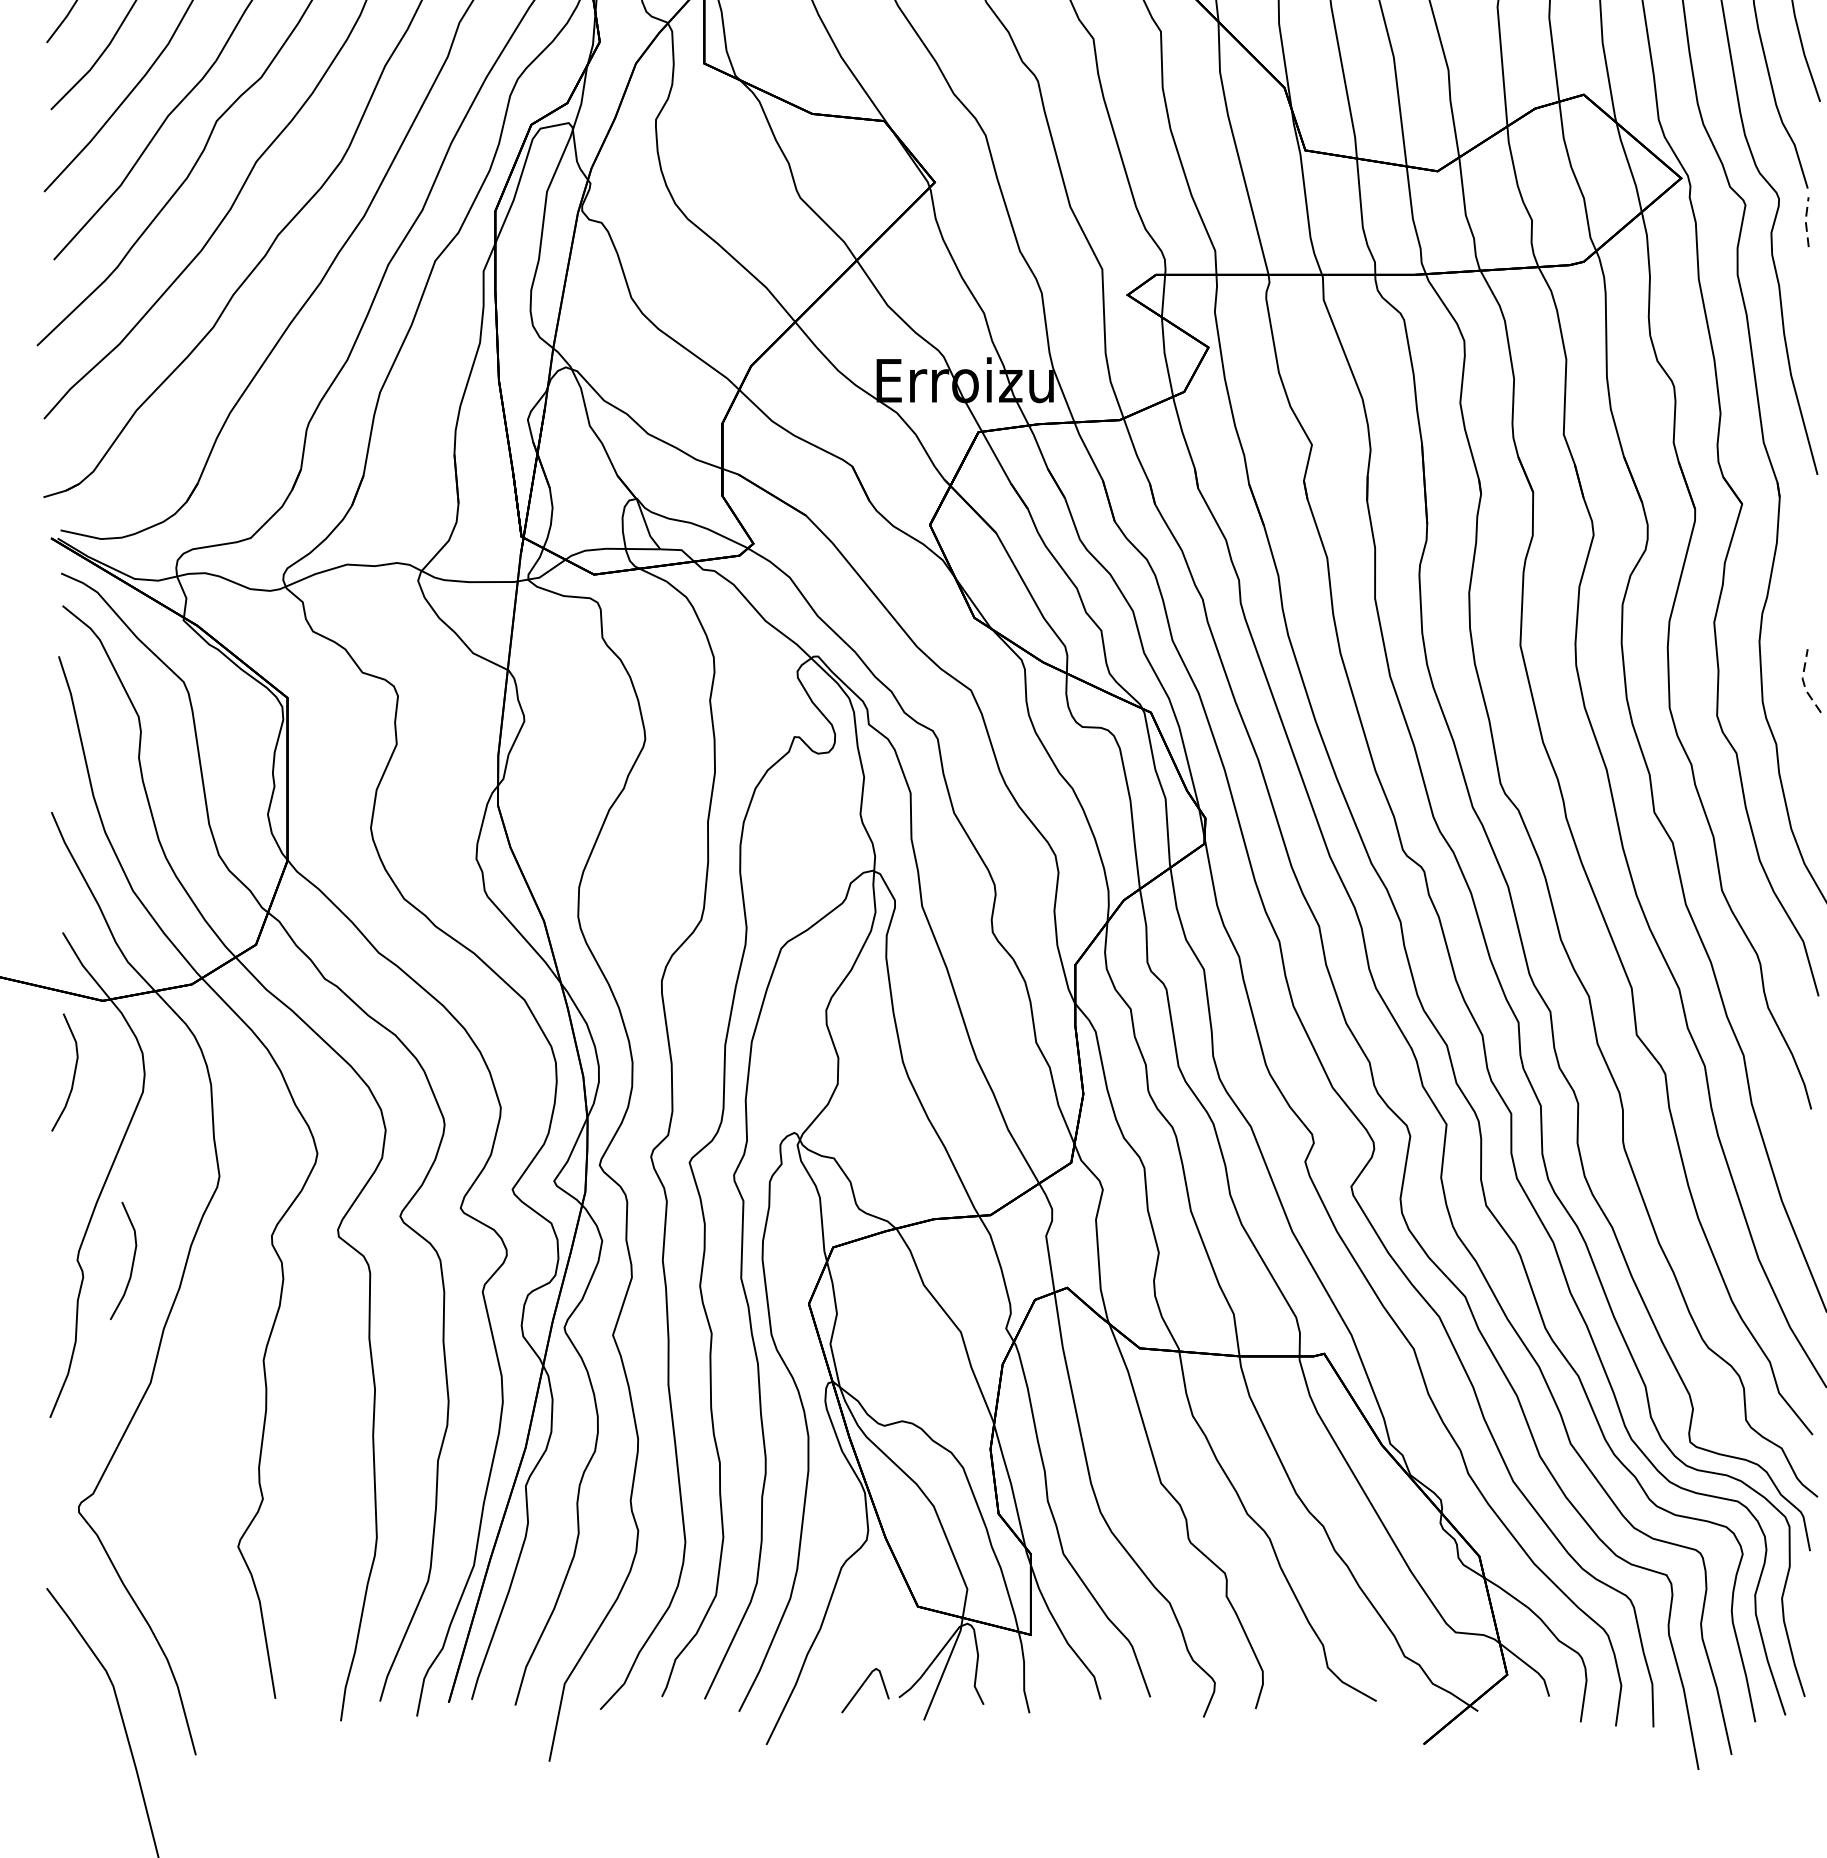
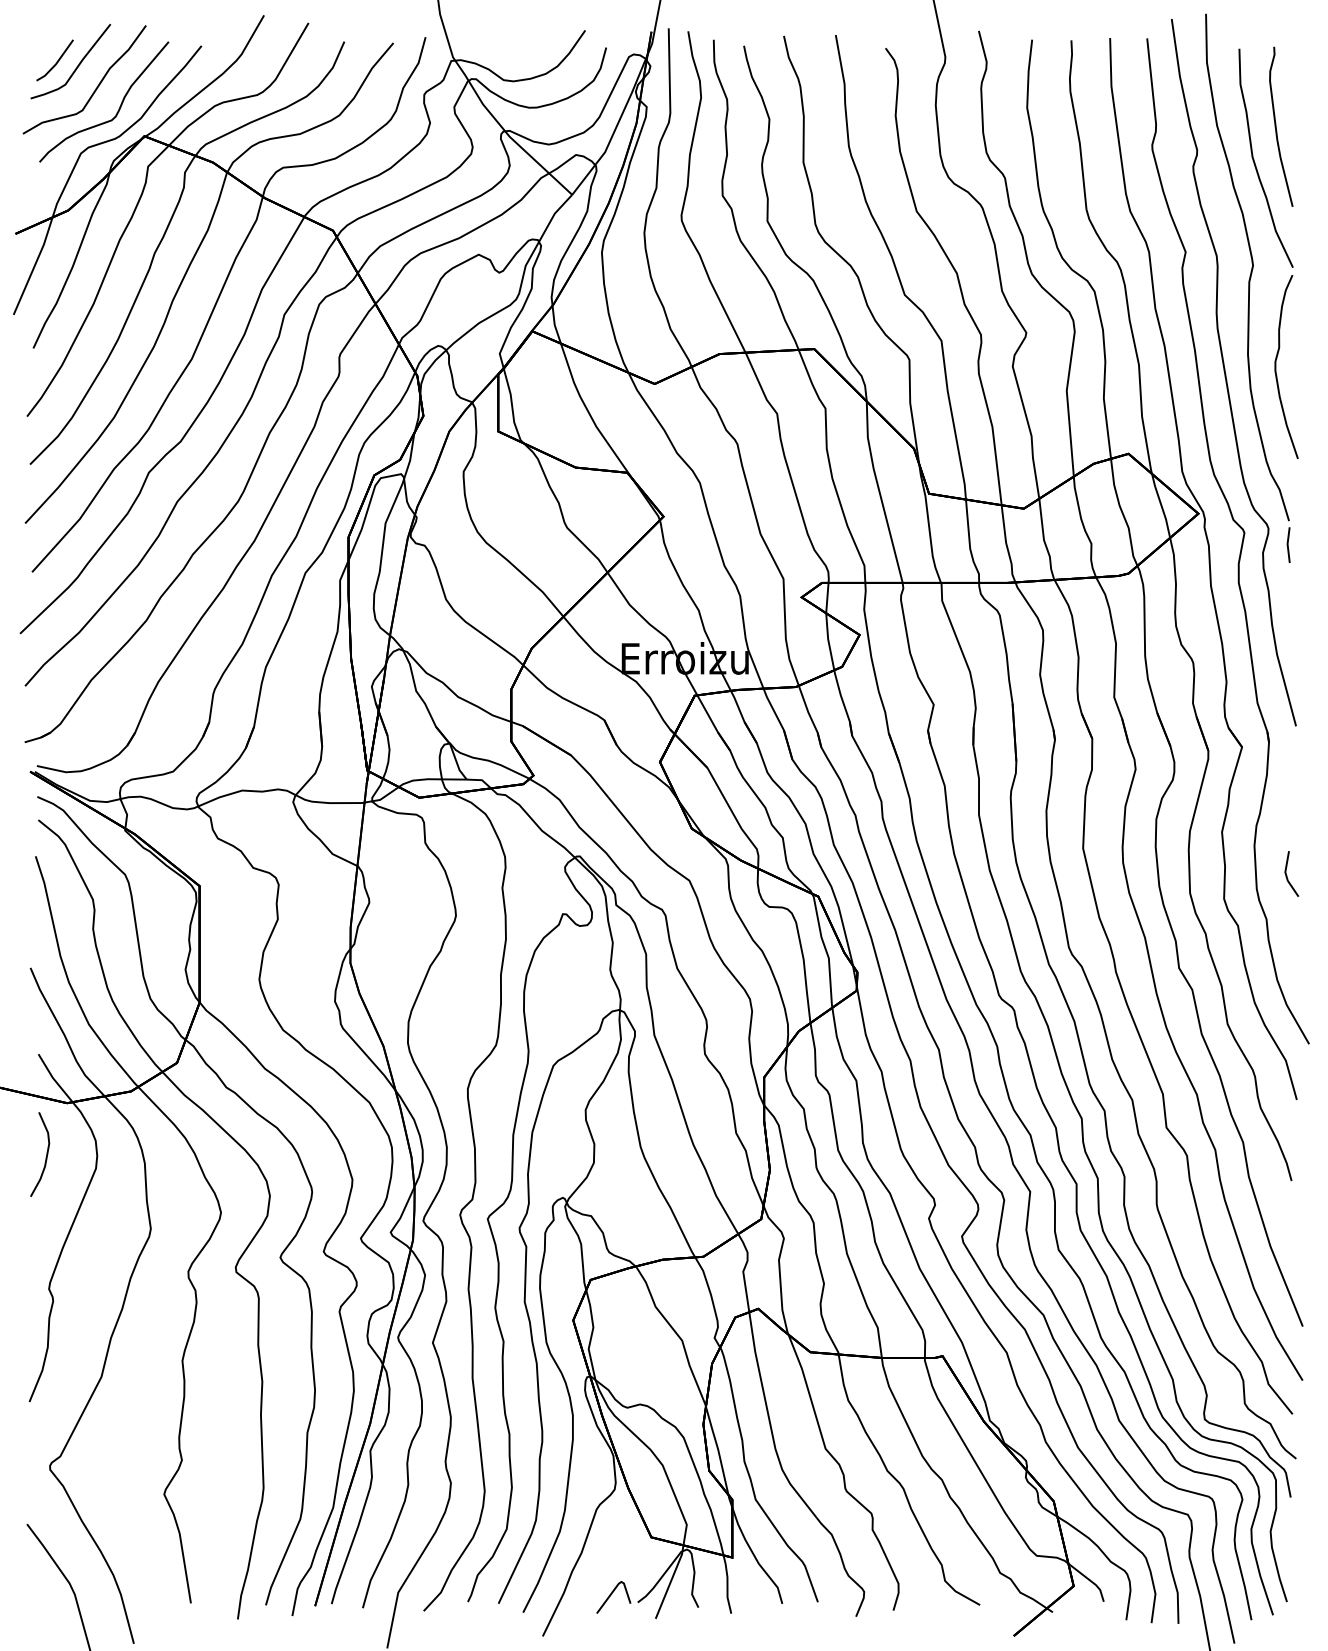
line: (1805, 222) -> (1287, 545), dashed -> solid
line: (1804, 683) -> (1286, 875), dashed -> solid
curve: (131, 1265) -> (87, 1292), removed

